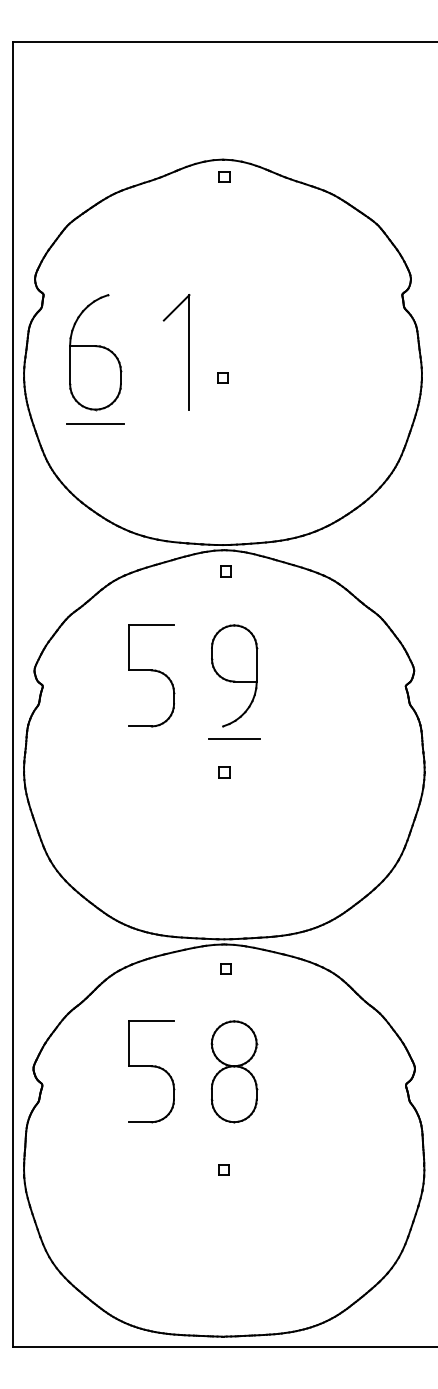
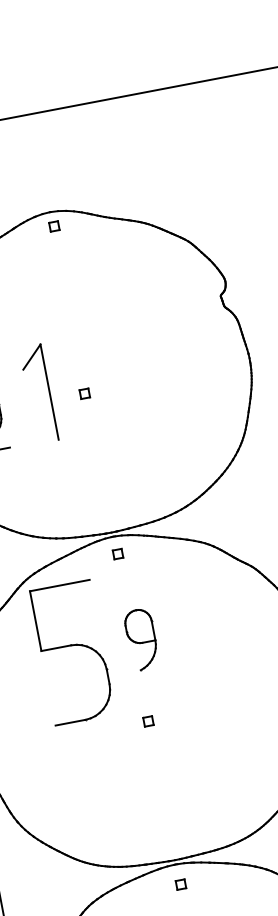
part: (188, 352) -> (48, 392), moved
part: (151, 675) -> (72, 652), size x1.6
part: (234, 675) -> (141, 639), size x0.7
line: (234, 739) -> (151, 692), removed

